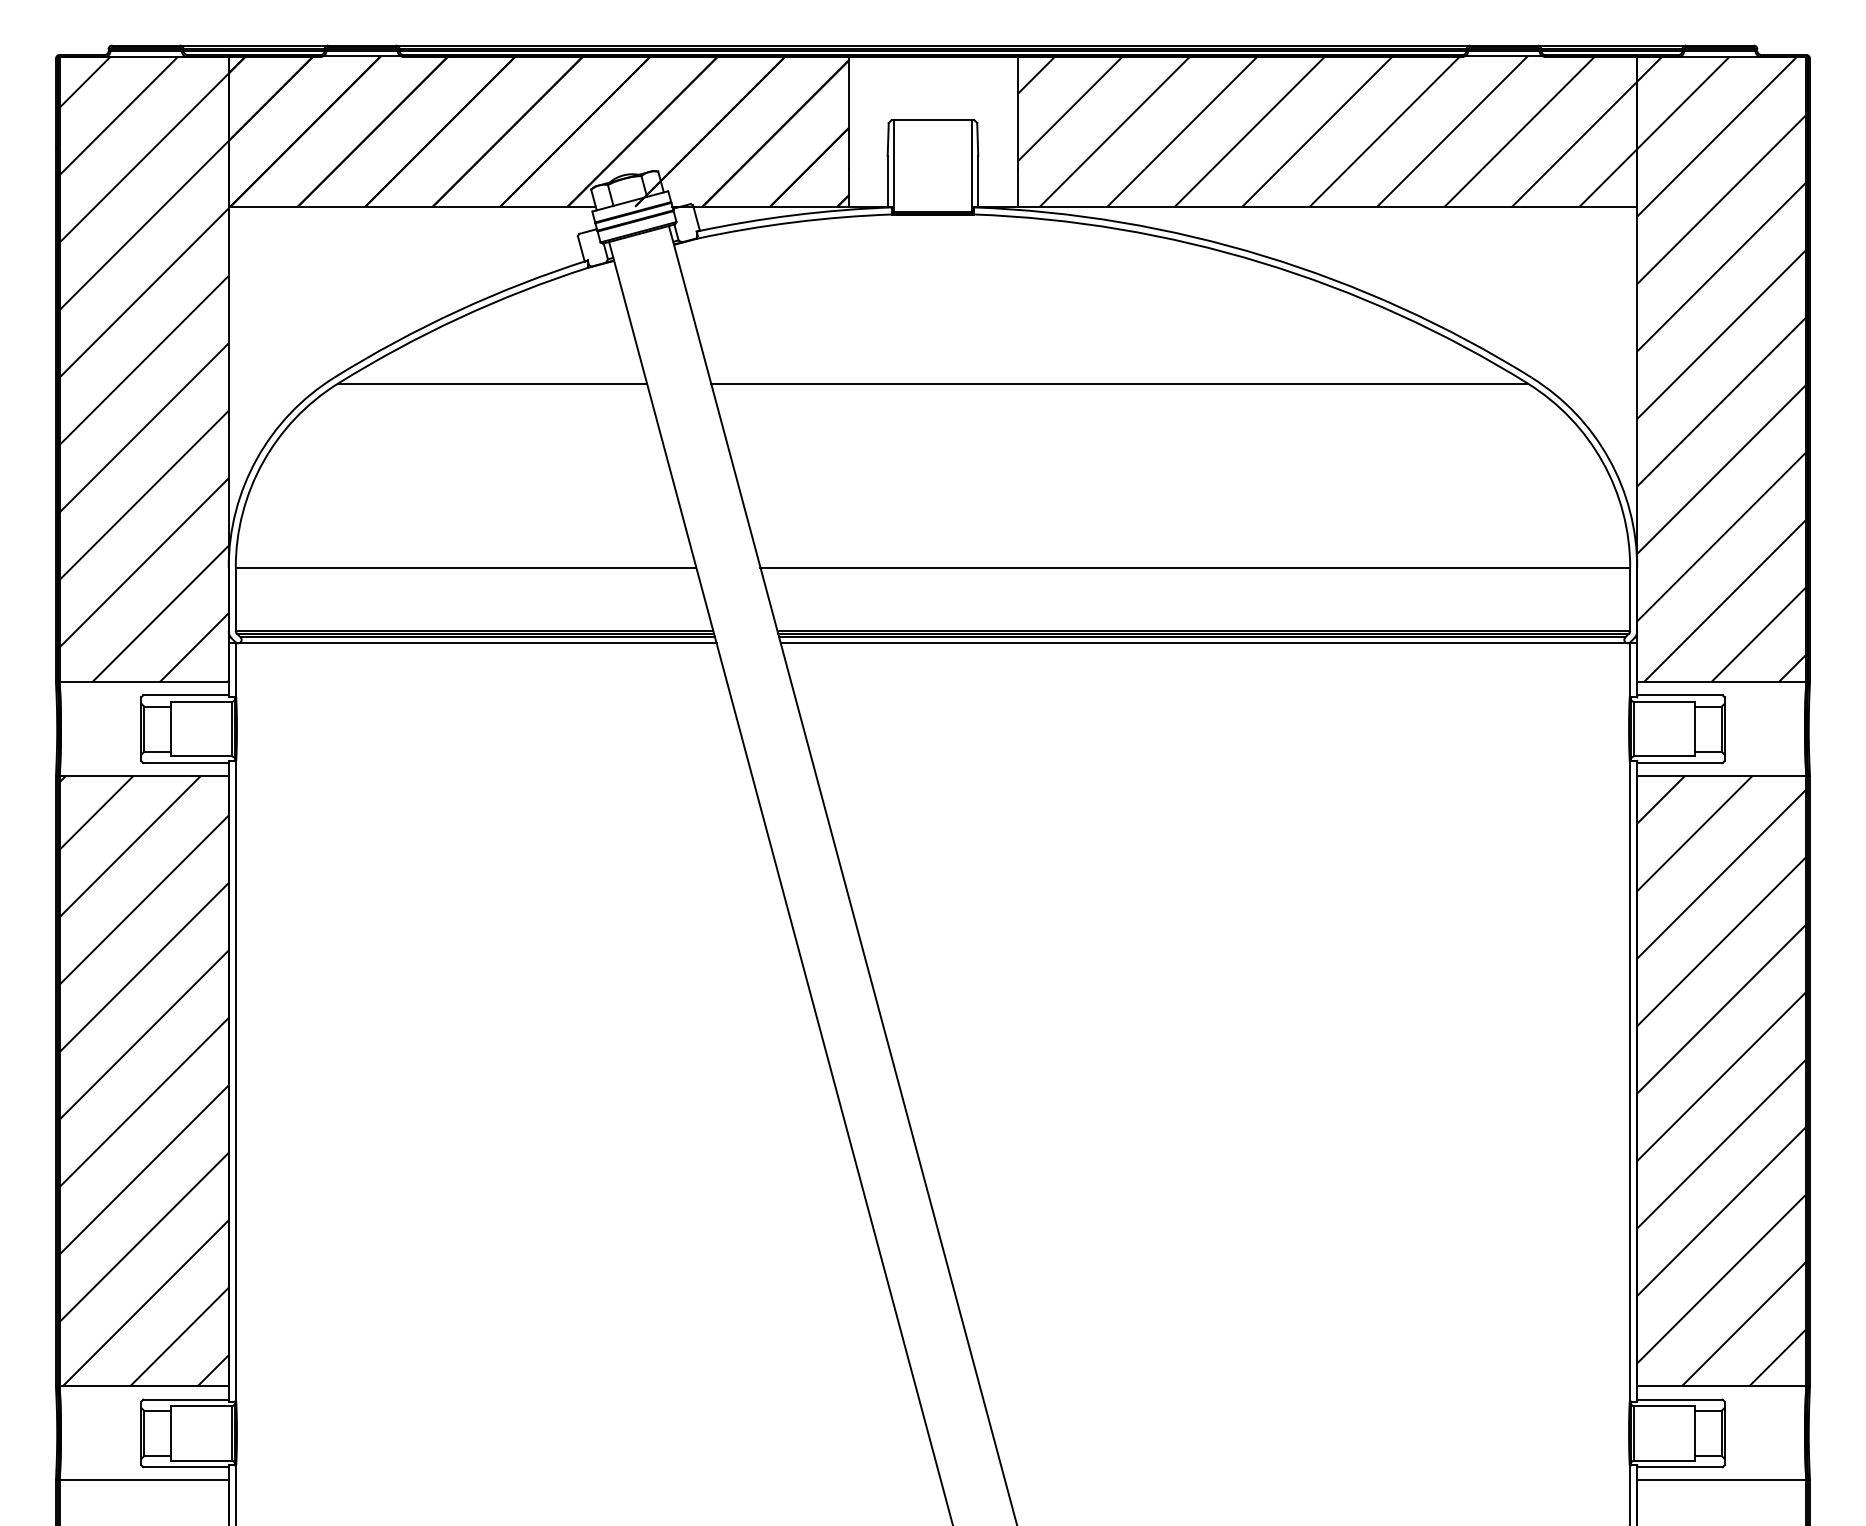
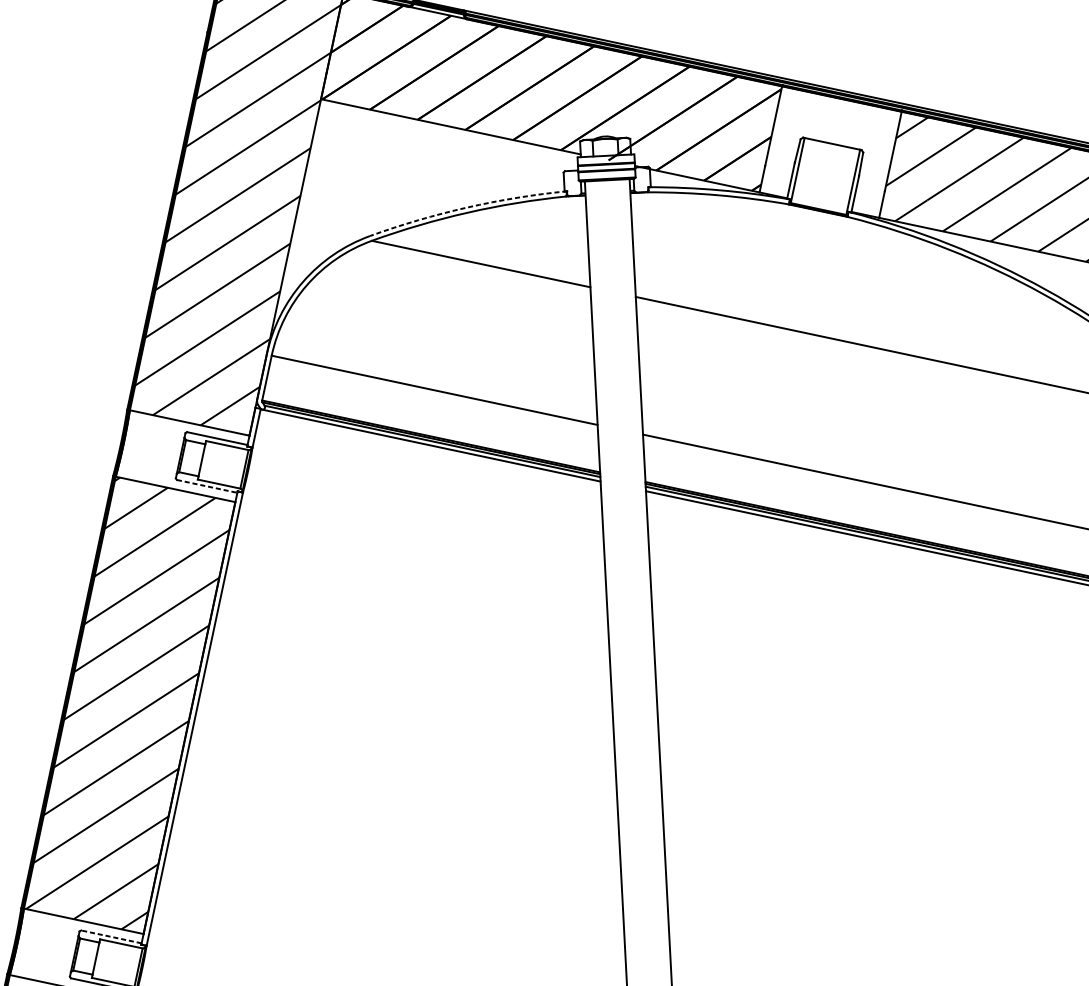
arc: (457, 311) -> (467, 207), solid -> dashed
line: (186, 762) -> (207, 486), solid -> dashed
line: (186, 1399) -> (111, 936), solid -> dashed

